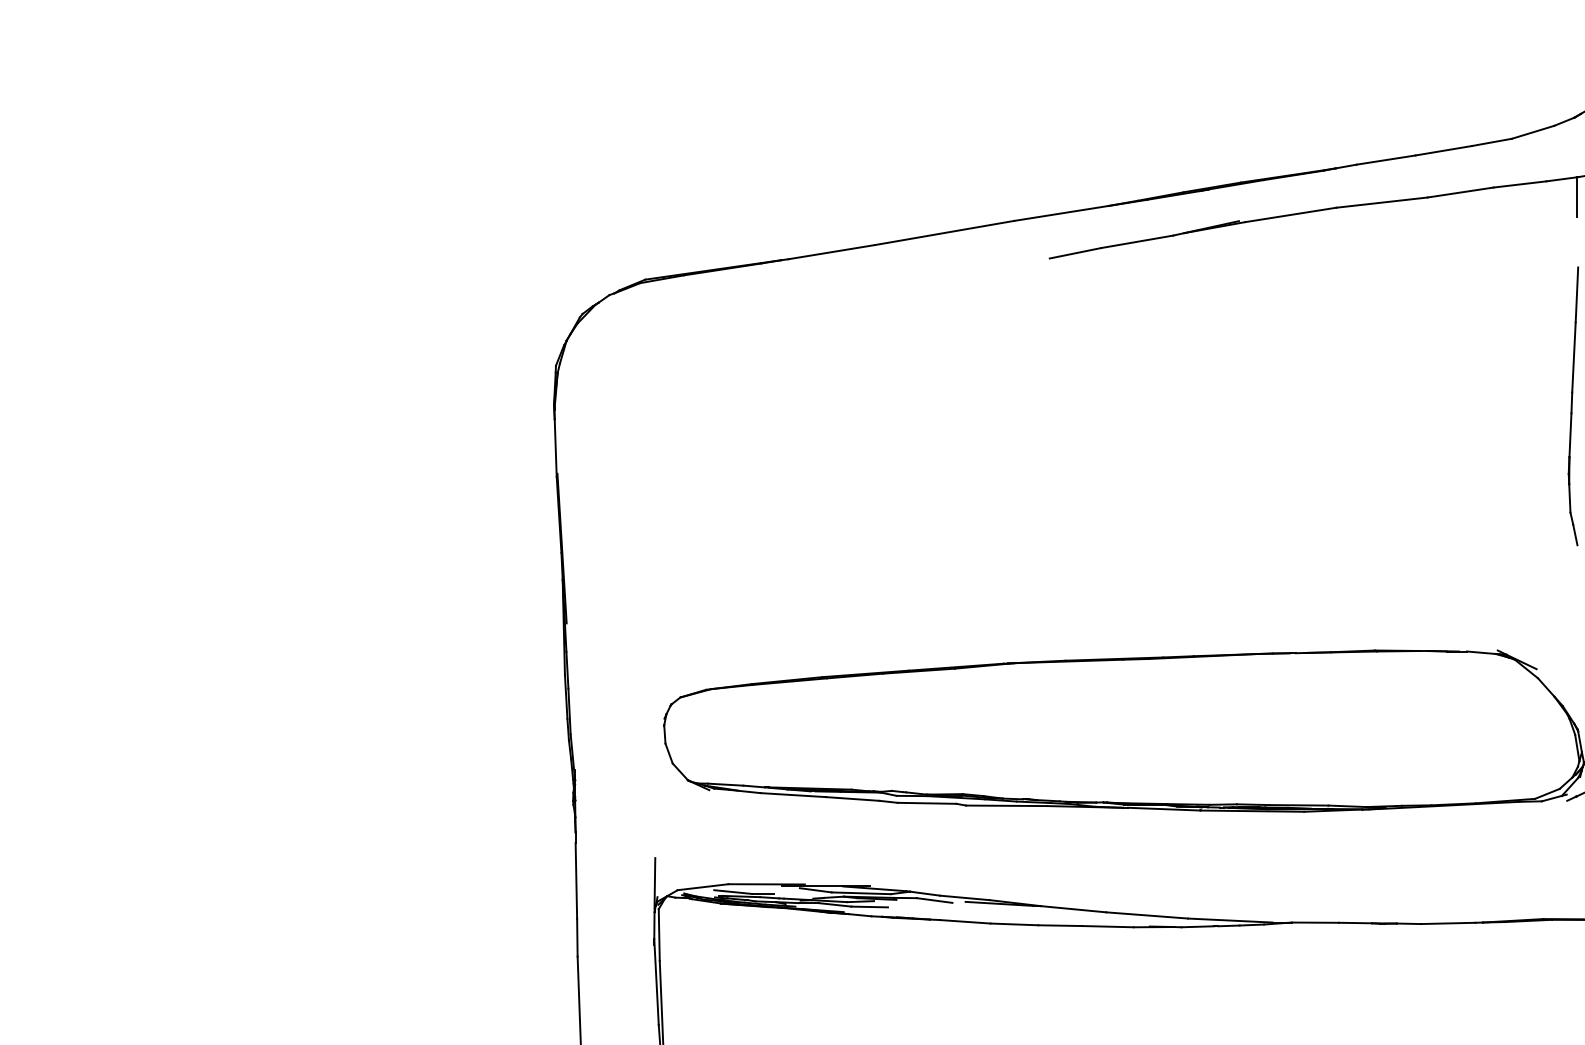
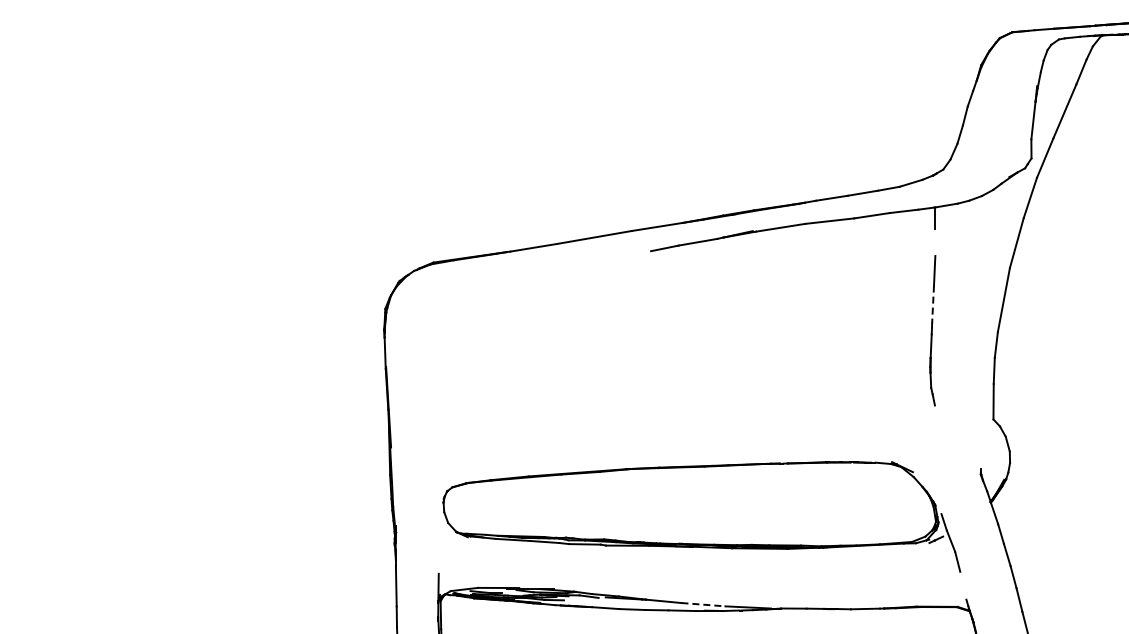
line: (1574, 357) -> (933, 304), solid -> dashed
line: (1147, 915) -> (703, 604), solid -> dashed

